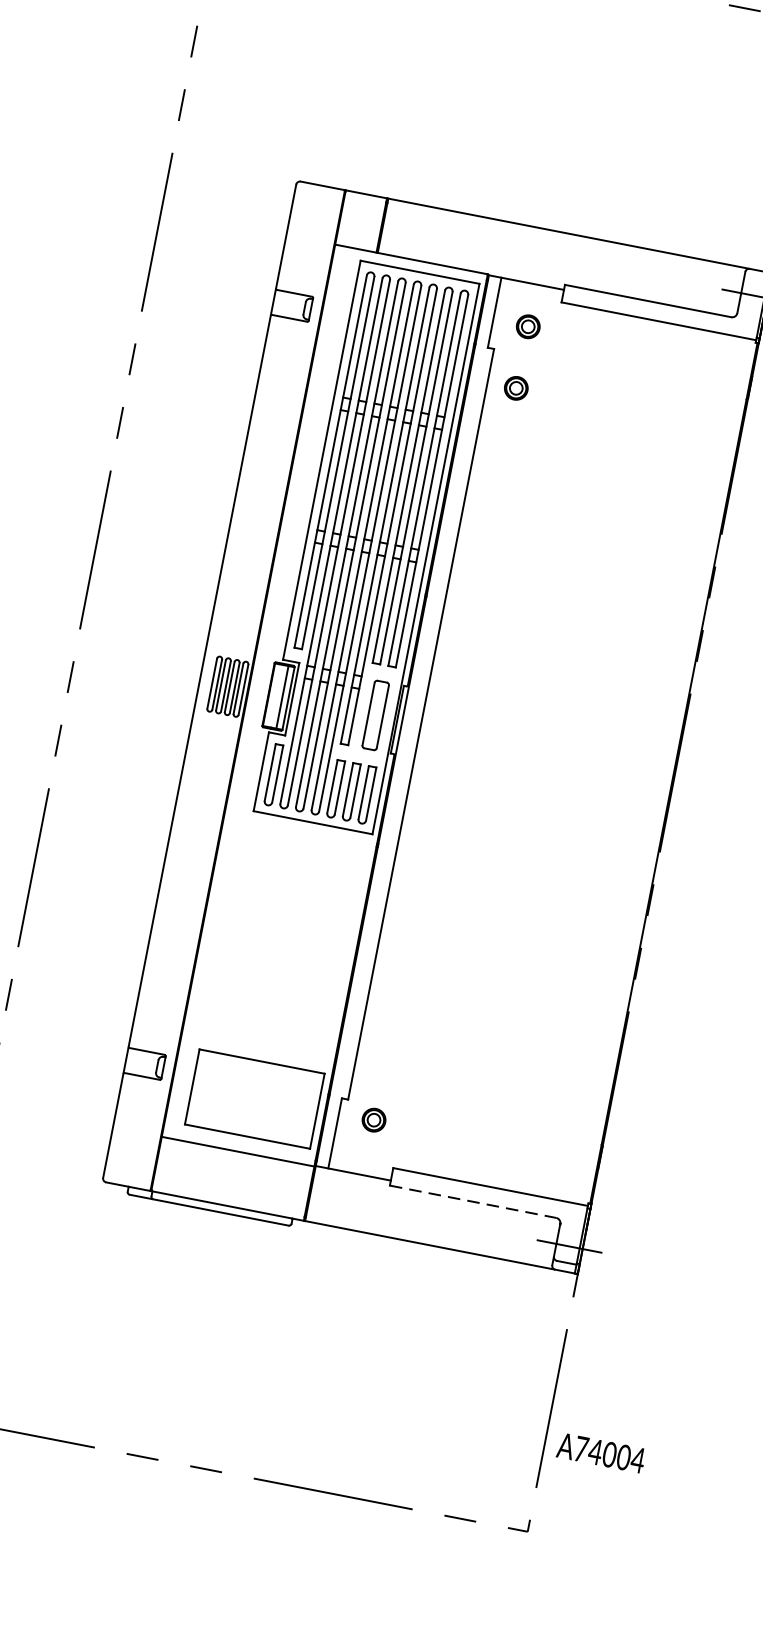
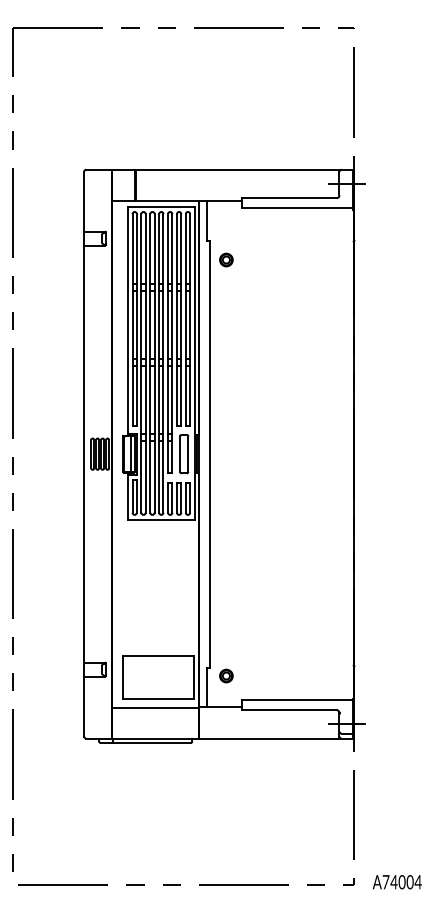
part: (528, 325) -> (226, 224), removed
line: (473, 1202) -> (289, 710), dashed -> solid
text: (601, 1453) -> (397, 882), moved

